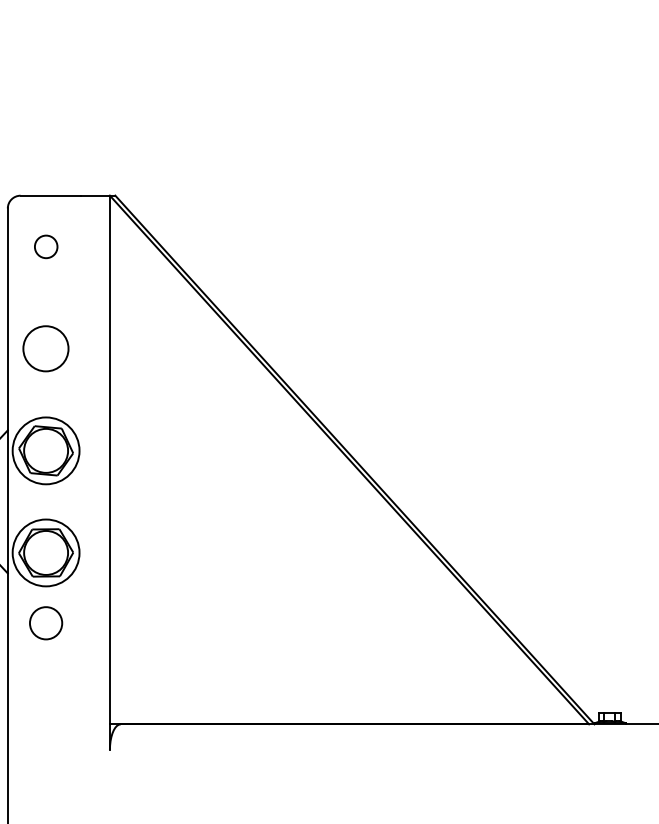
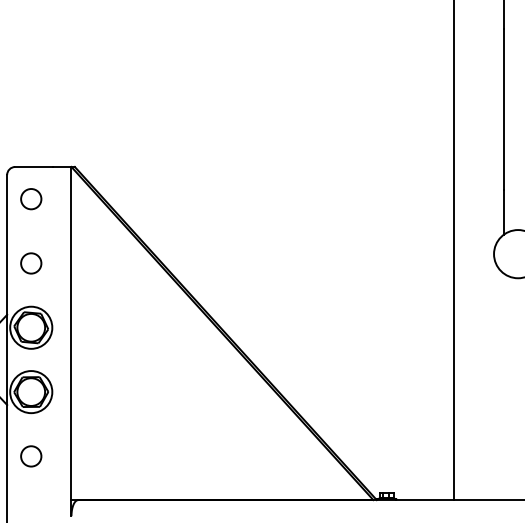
circle: (46, 247) -> (31, 199), size x1.43
circle: (46, 348) -> (31, 263), size x0.71
circle: (46, 623) -> (31, 456), moved

